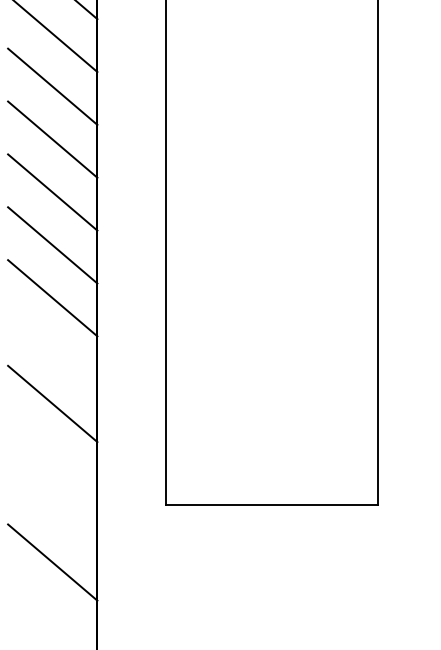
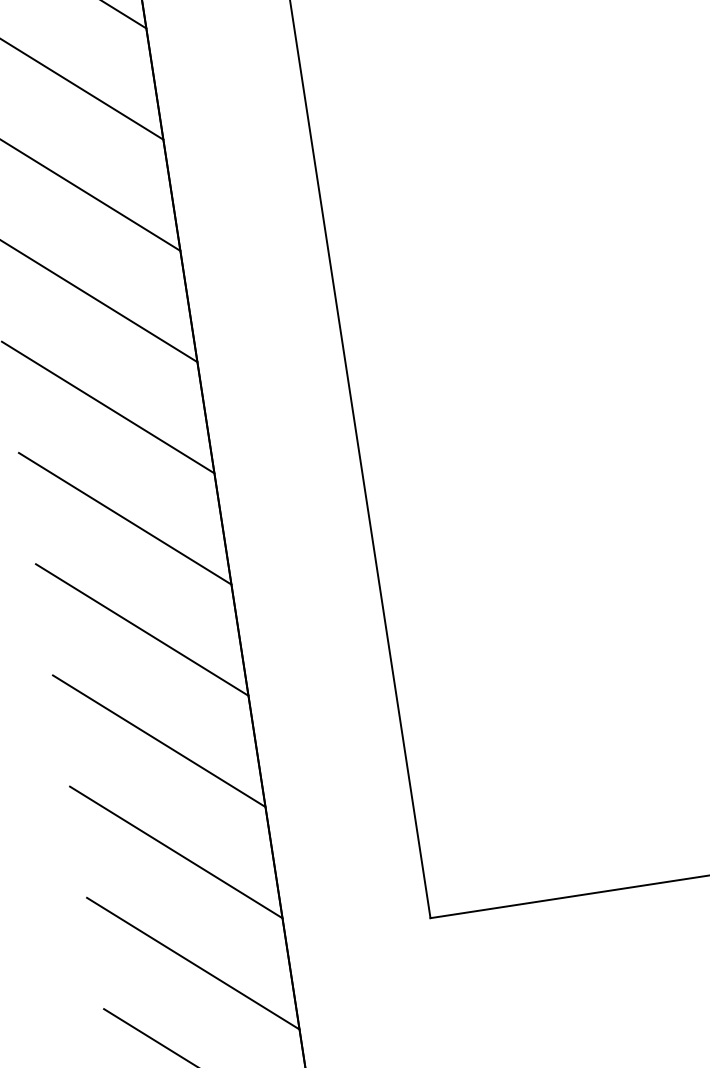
line: (52, 351) -> (141, 630), added
line: (52, 456) -> (175, 851), added
line: (52, 509) -> (192, 963), added

